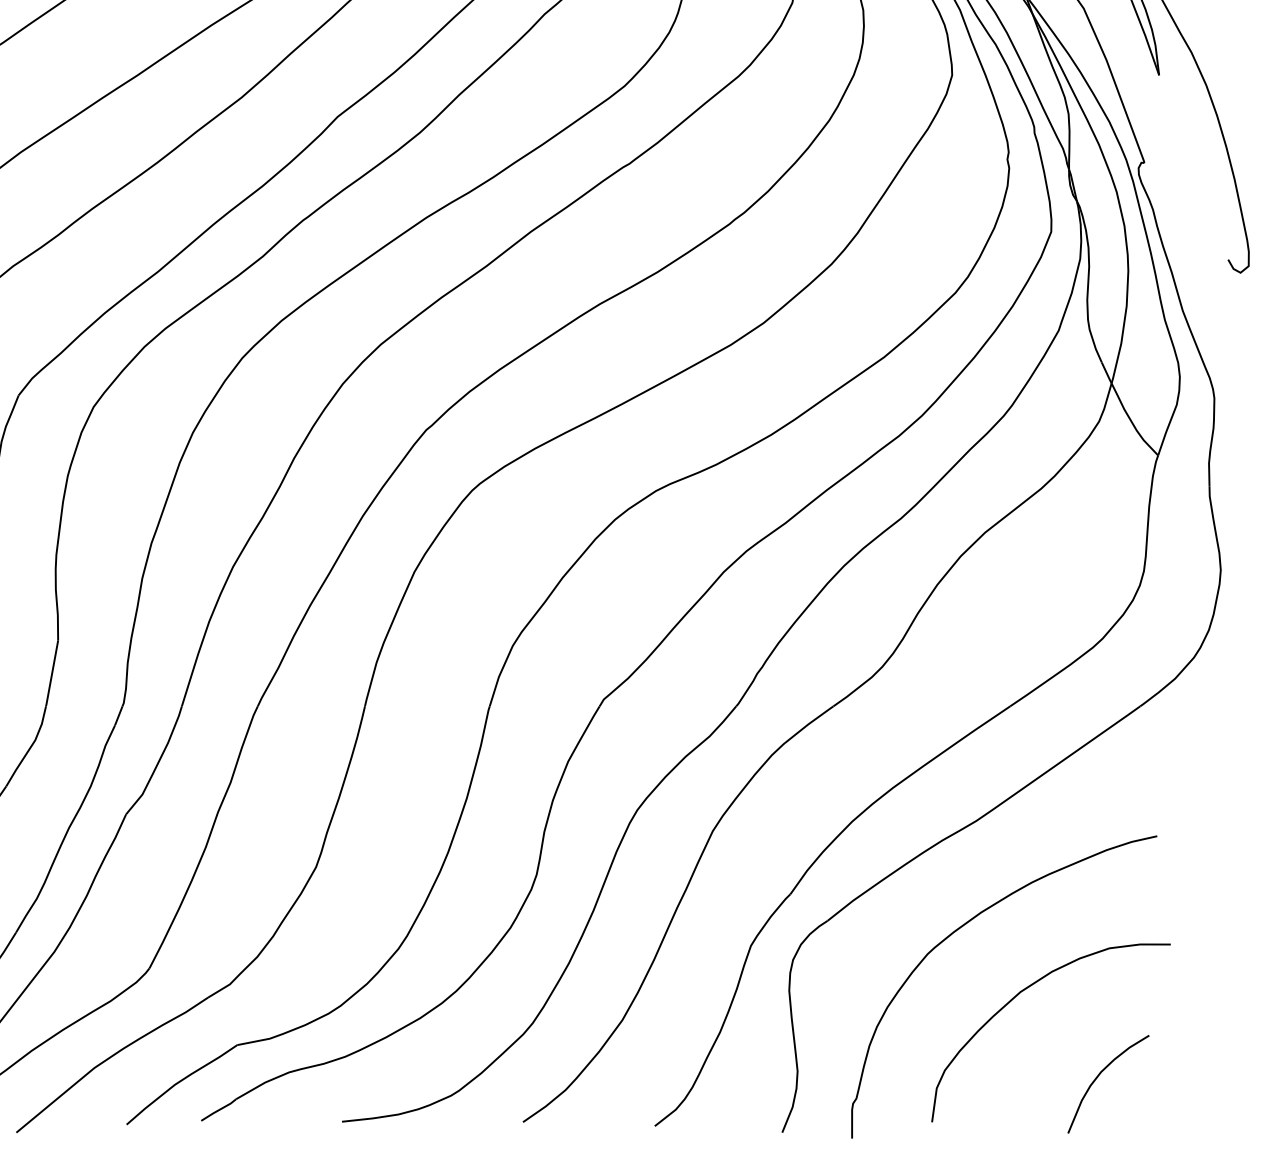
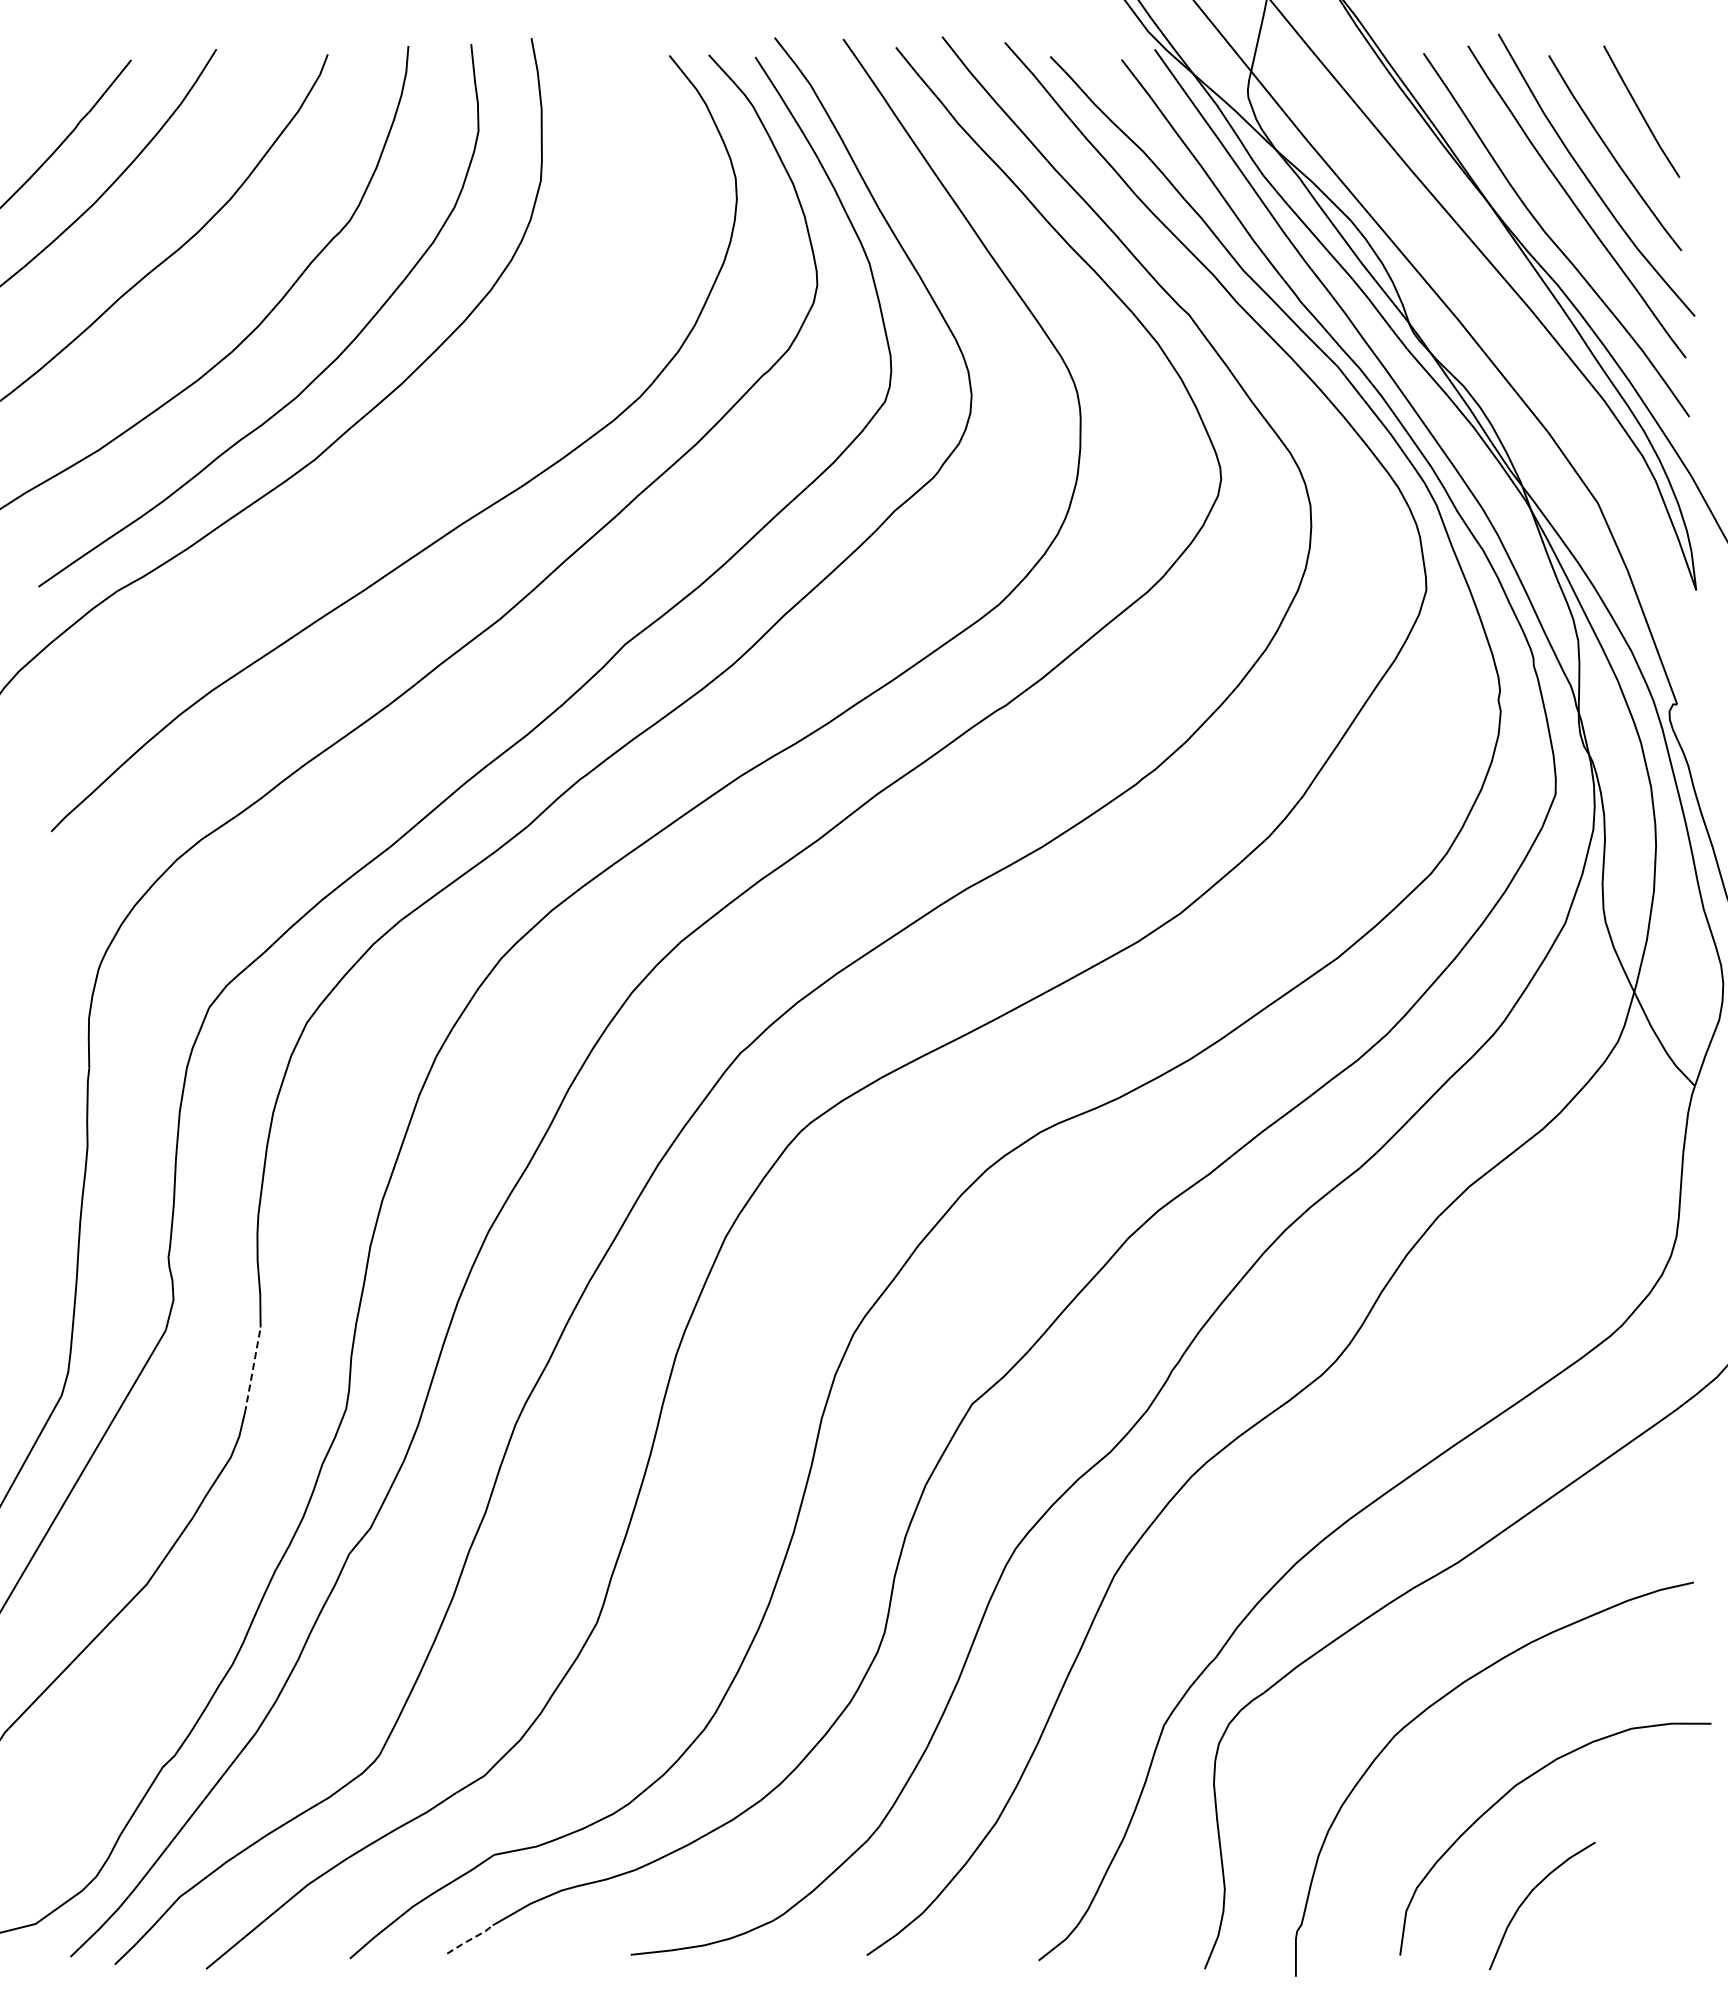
line: (51, 673) -> (252, 1370), solid -> dashed
curve: (1097, 1077) -> (1528, 1897), moved
line: (219, 1109) -> (470, 1939), solid -> dashed

